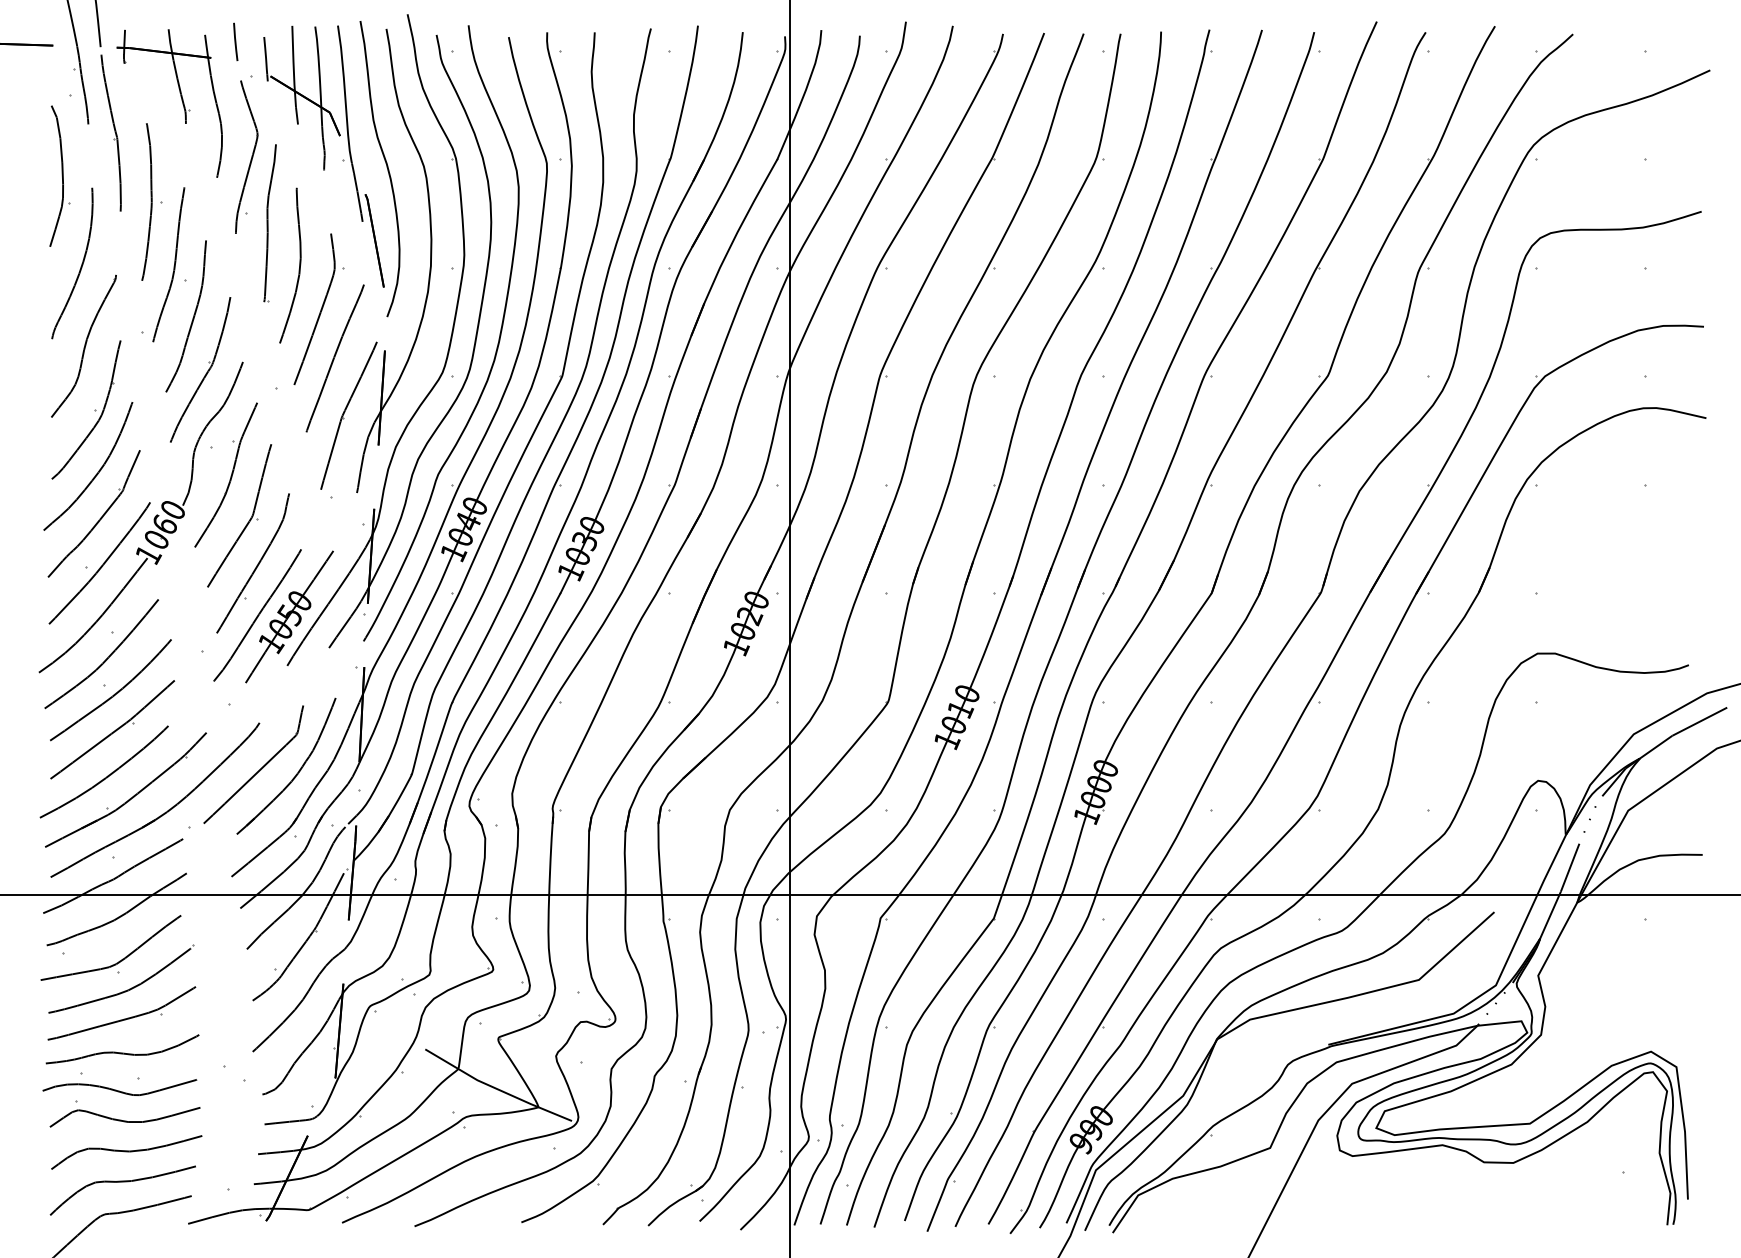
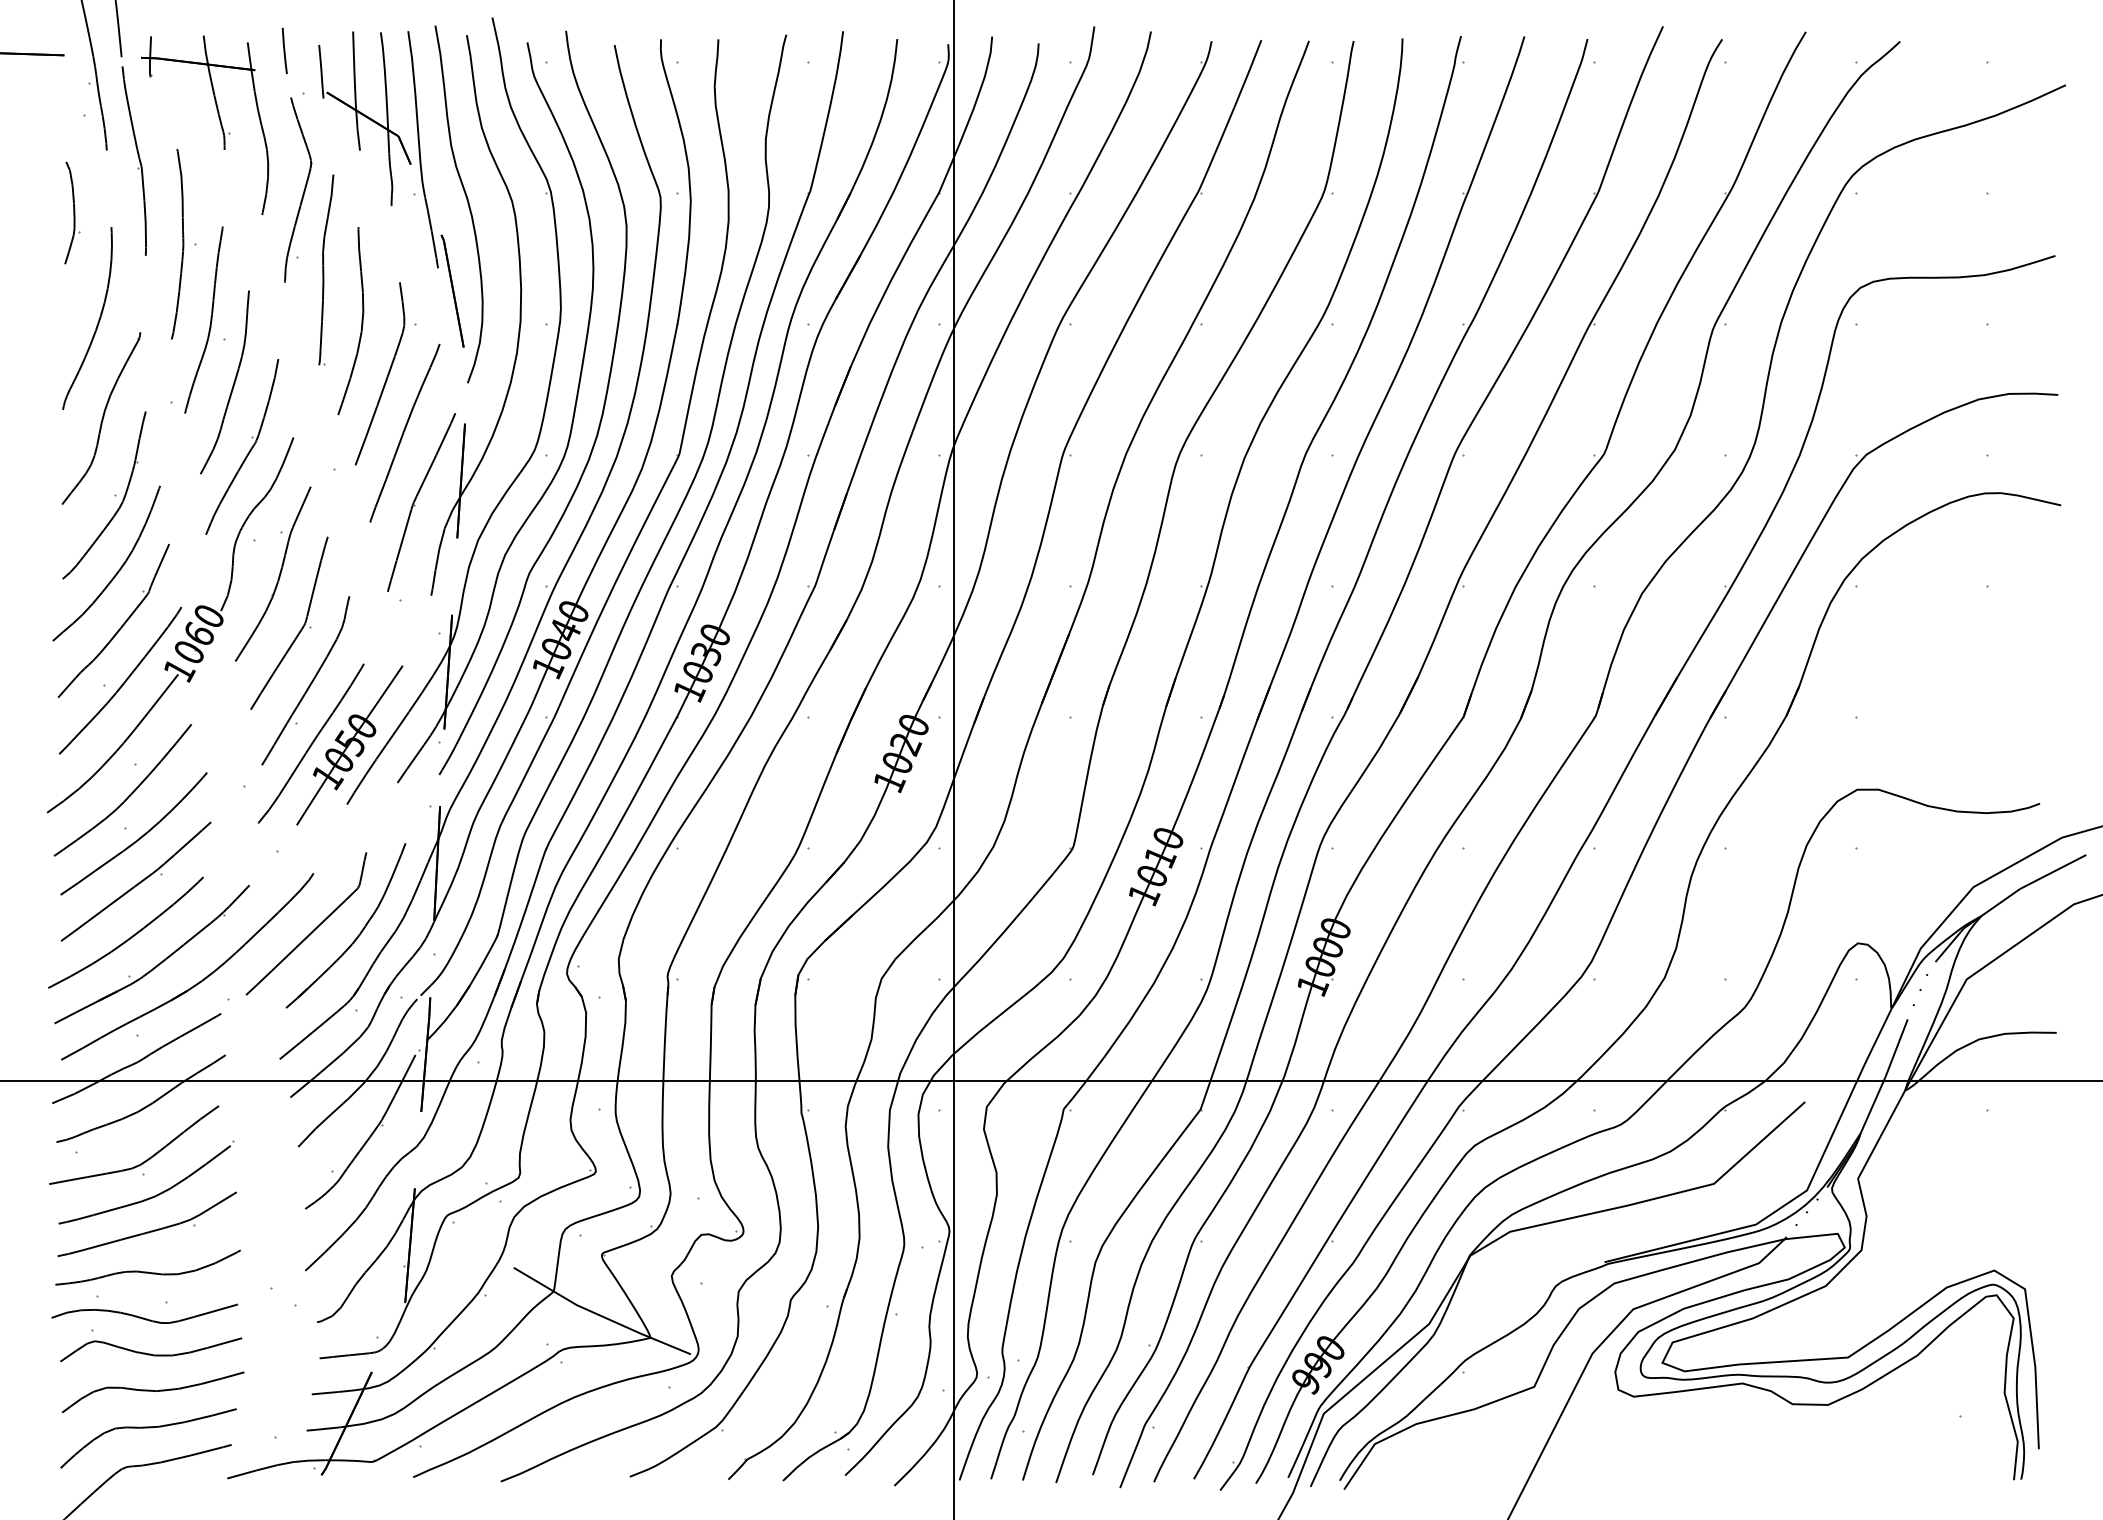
part: (59, 175) -> (71, 212), size x0.6

